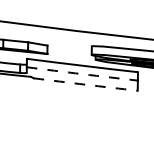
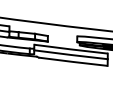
arc: (81, 73) -> (70, 54), dashed -> solid
arc: (86, 84) -> (73, 61), dashed -> solid

